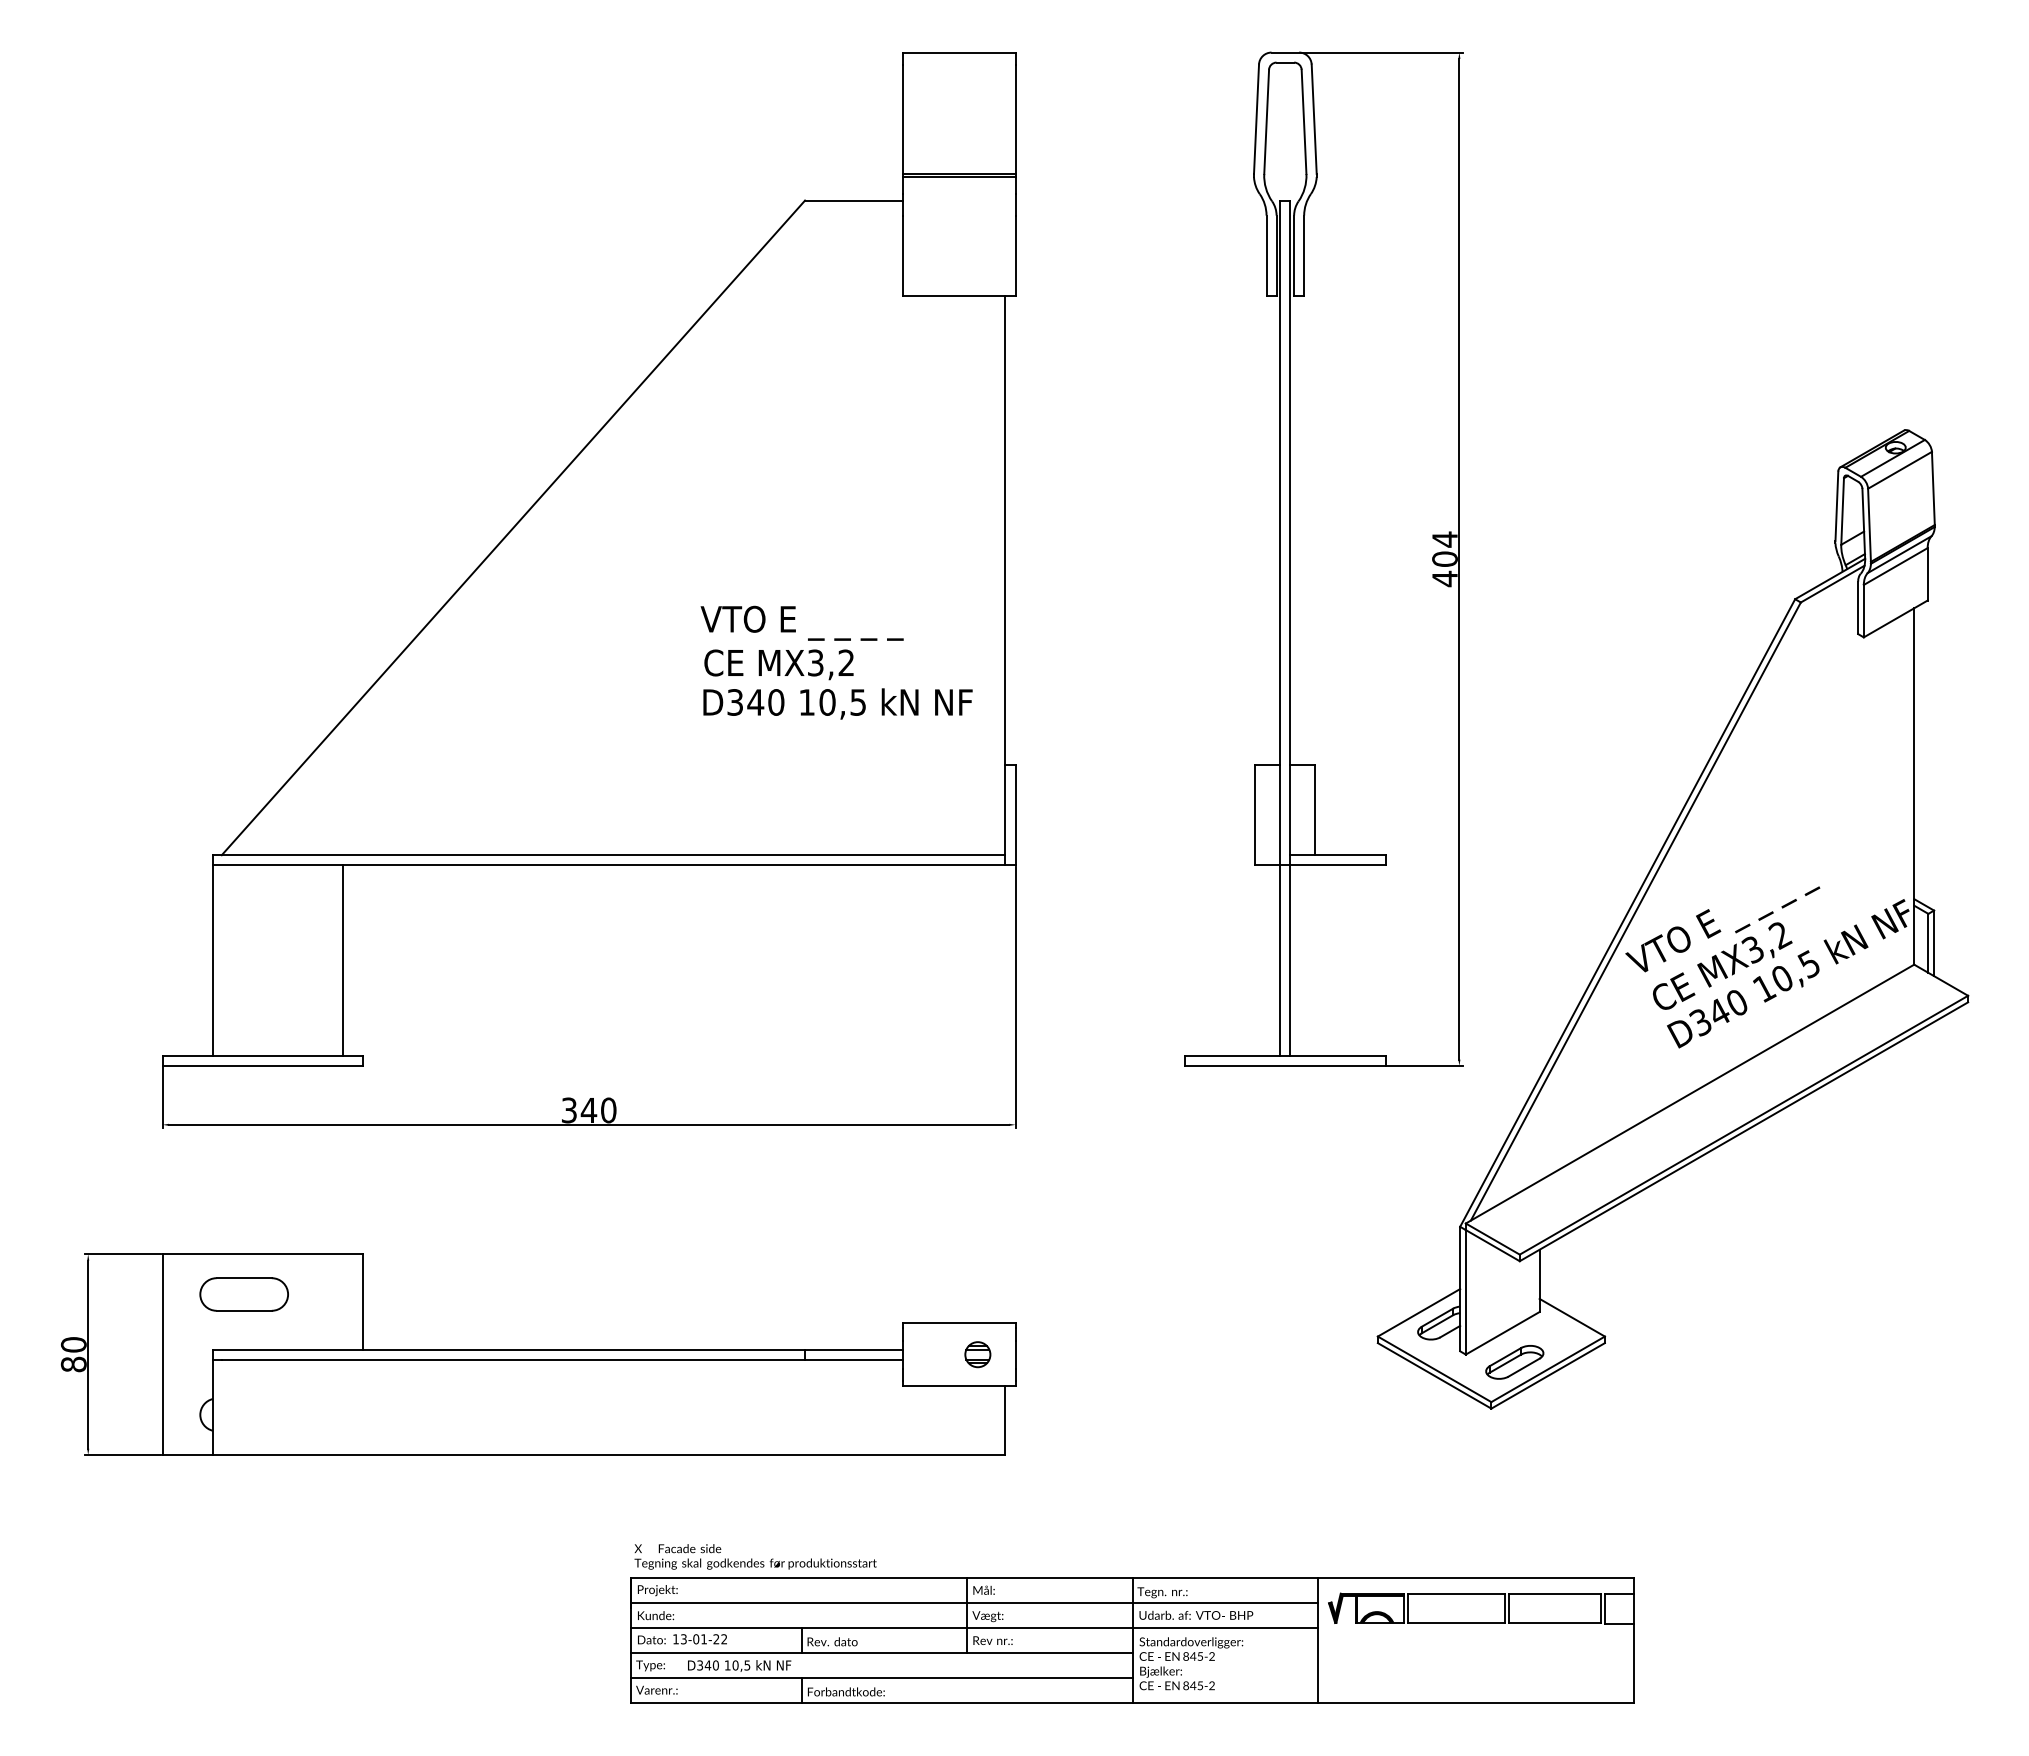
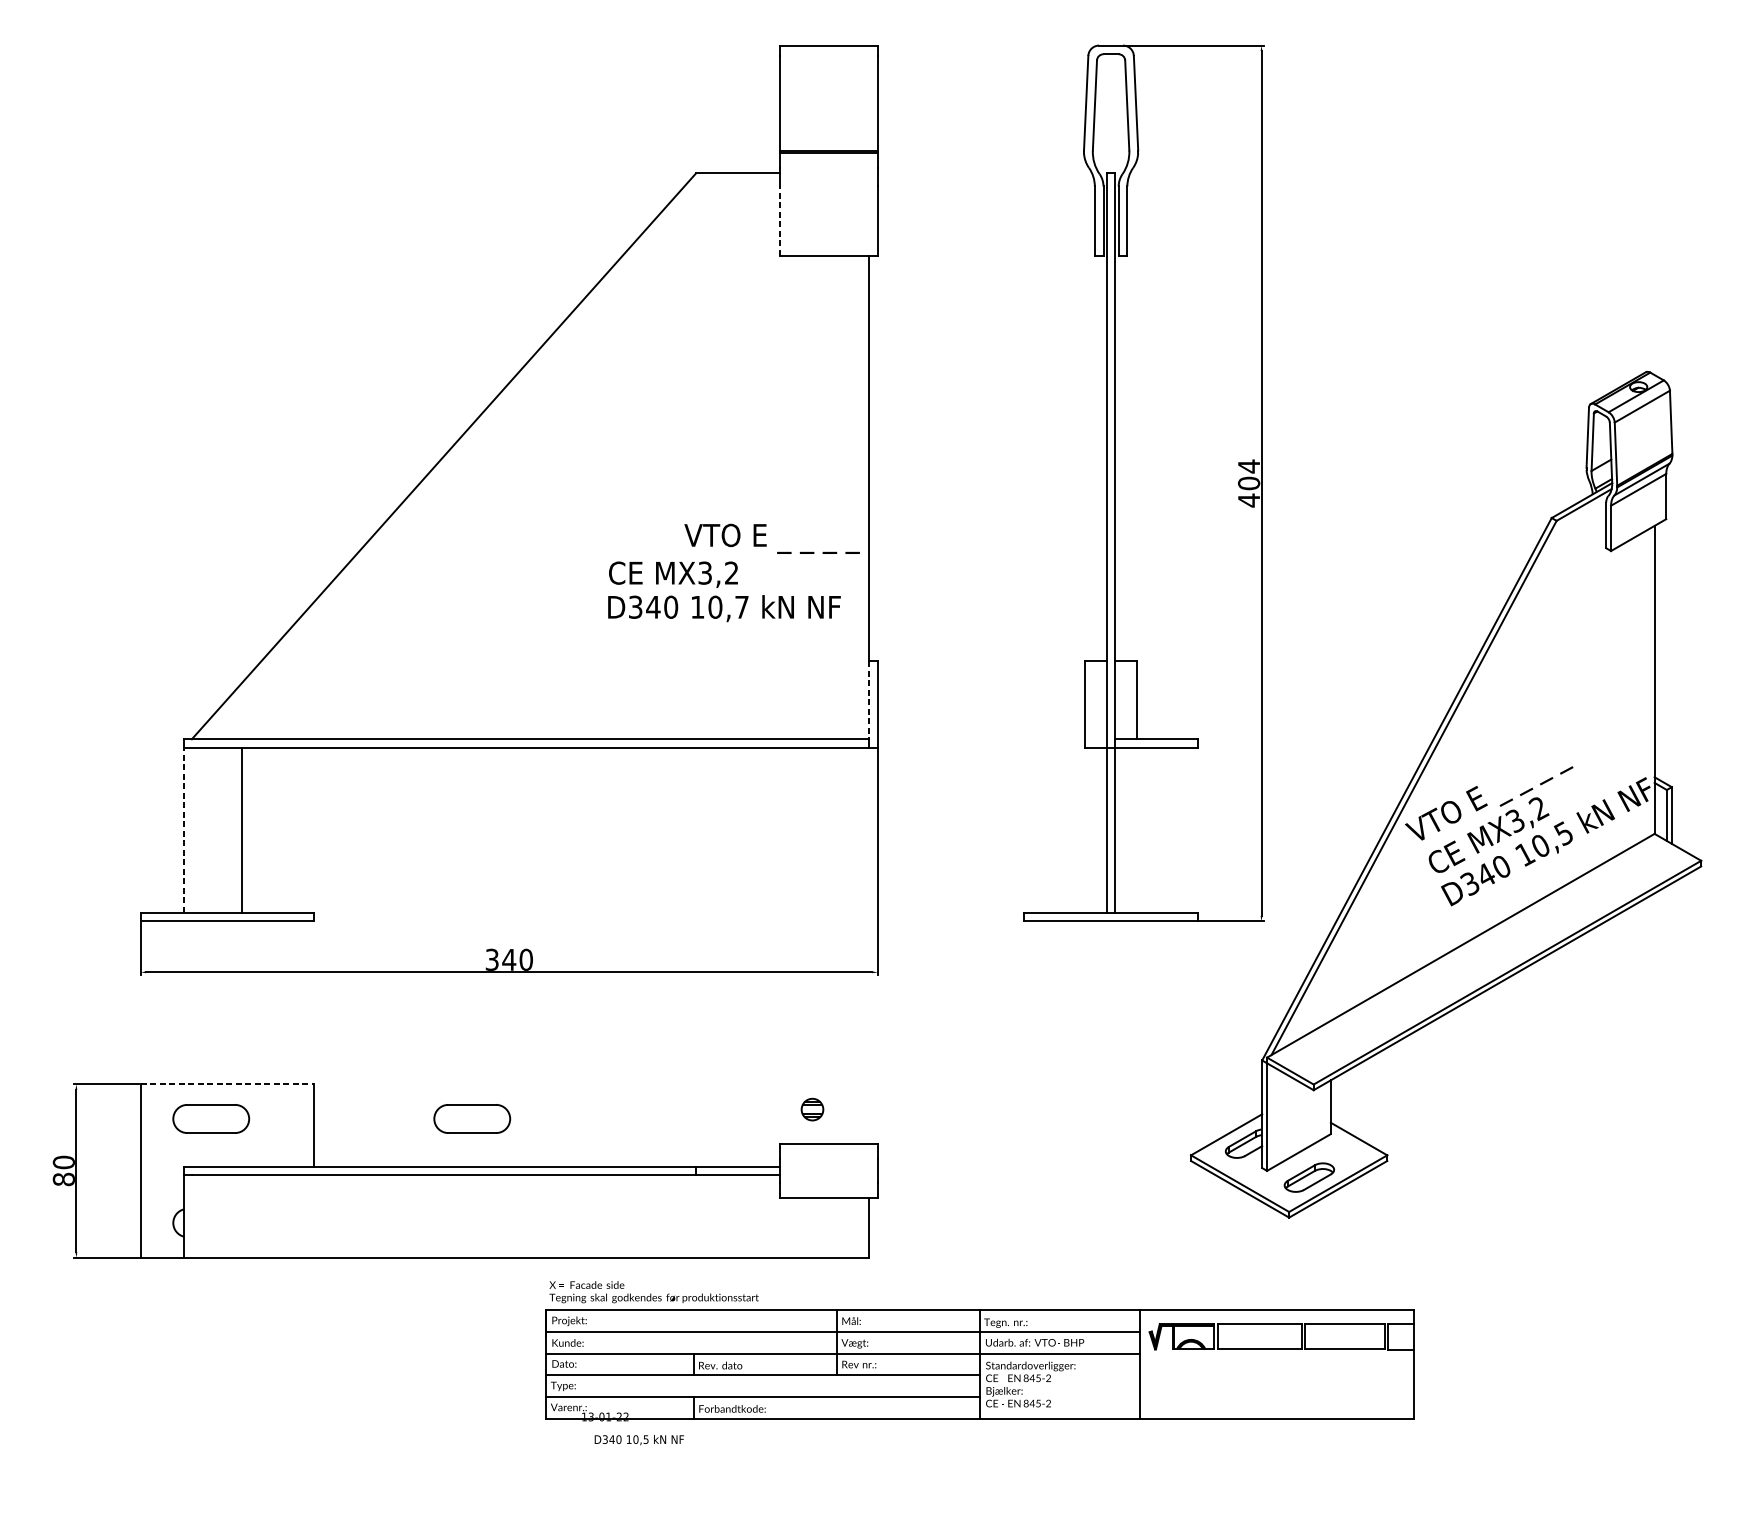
line: (902, 255) -> (780, 220), solid -> dashed
text: (801, 622) -> (771, 538), moved
text: (857, 702) -> (741, 607), 10,5 -> 10,7
line: (1005, 810) -> (869, 700), solid -> dashed
line: (212, 960) -> (183, 830), solid -> dashed
line: (343, 960) -> (242, 830), moved
line: (263, 1254) -> (227, 1084), solid -> dashed
part: (545, 1294) -> (471, 1118), added
part: (977, 1354) -> (812, 1109), moved
part: (1132, 1623) -> (979, 1349), moved

